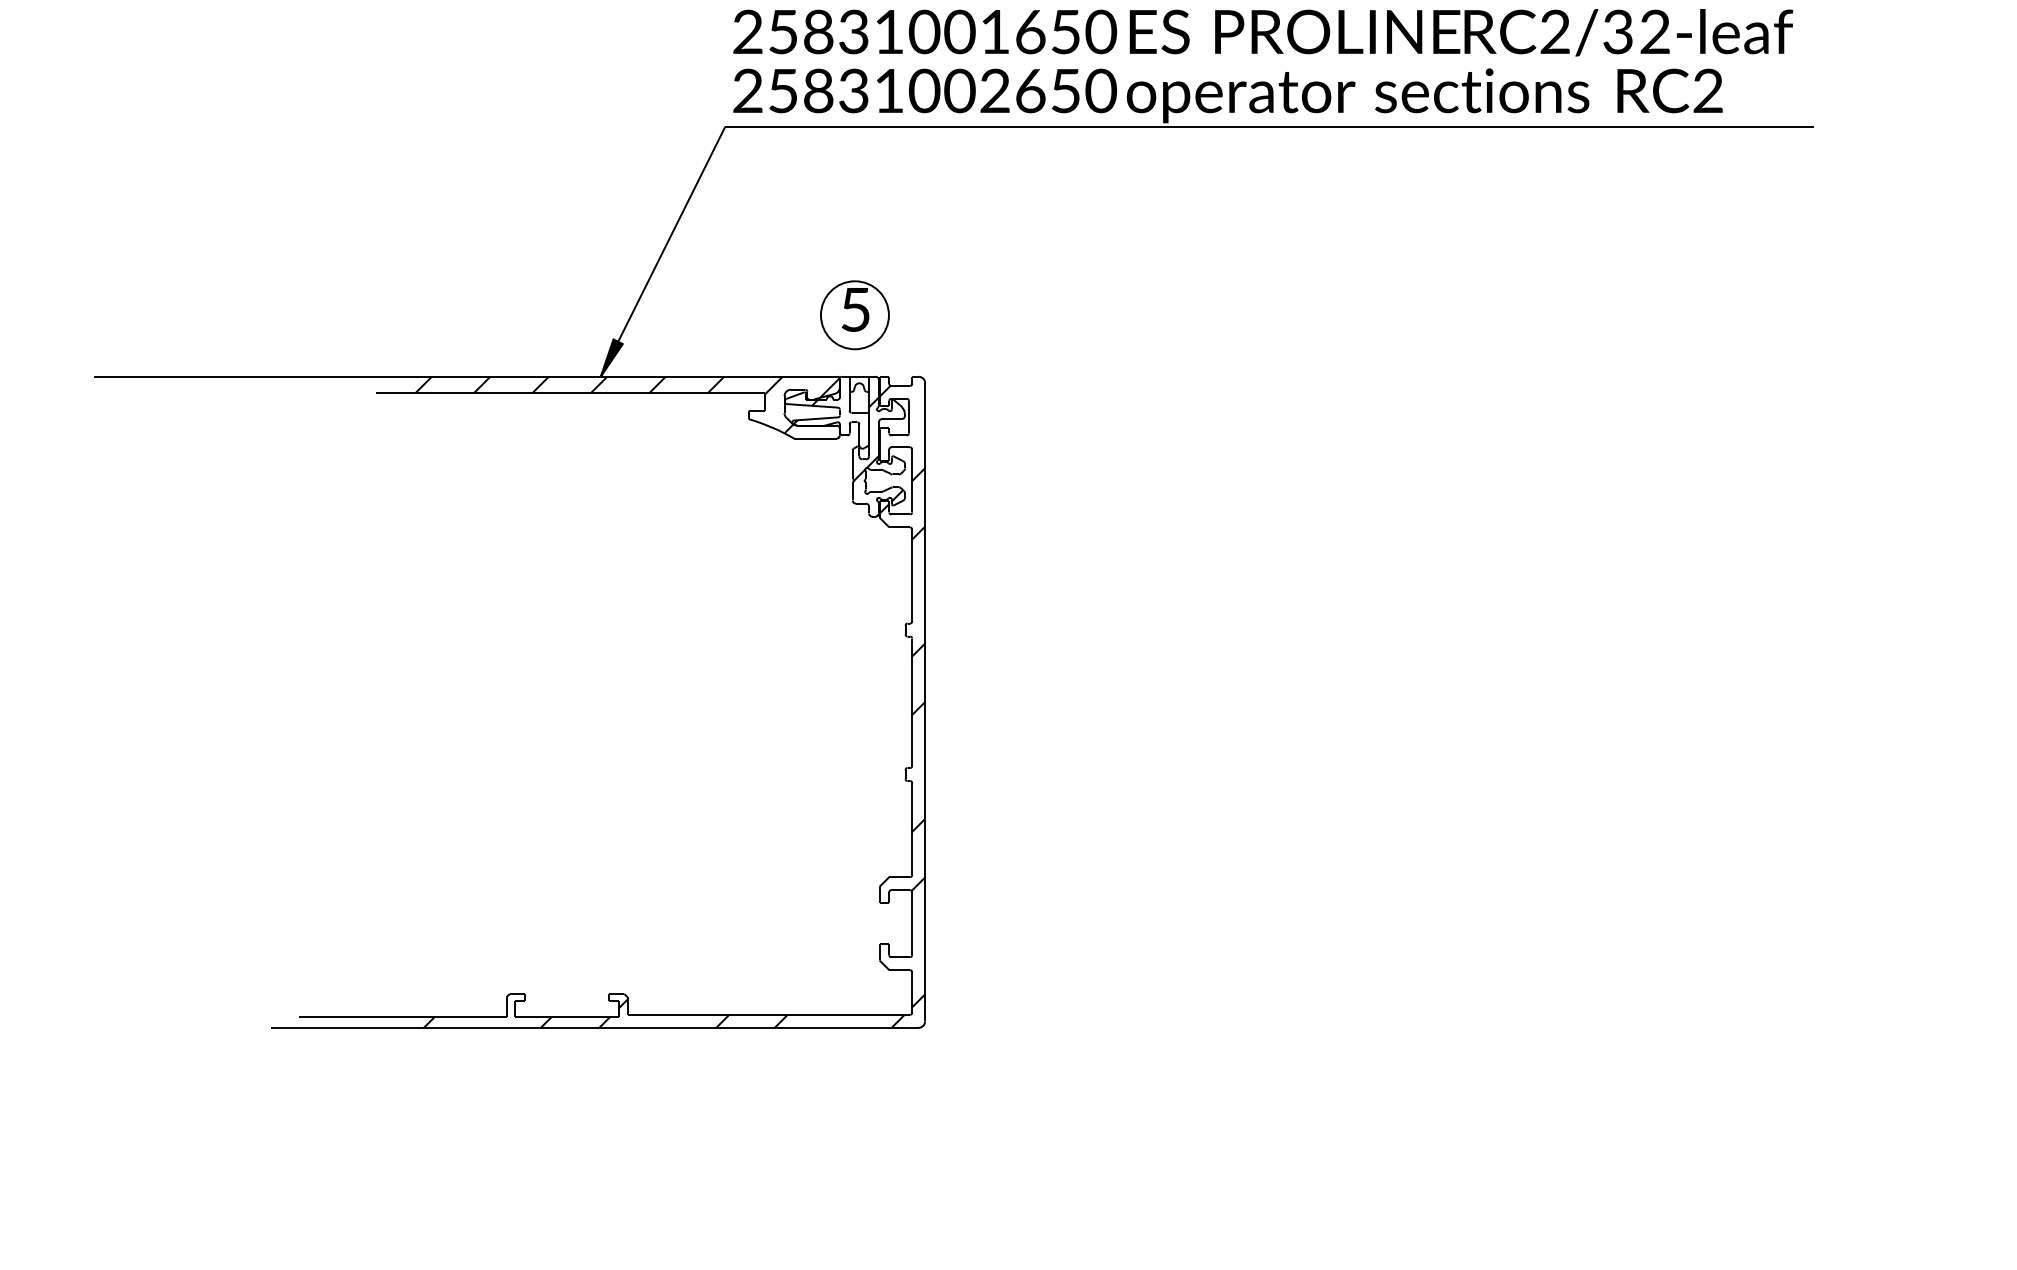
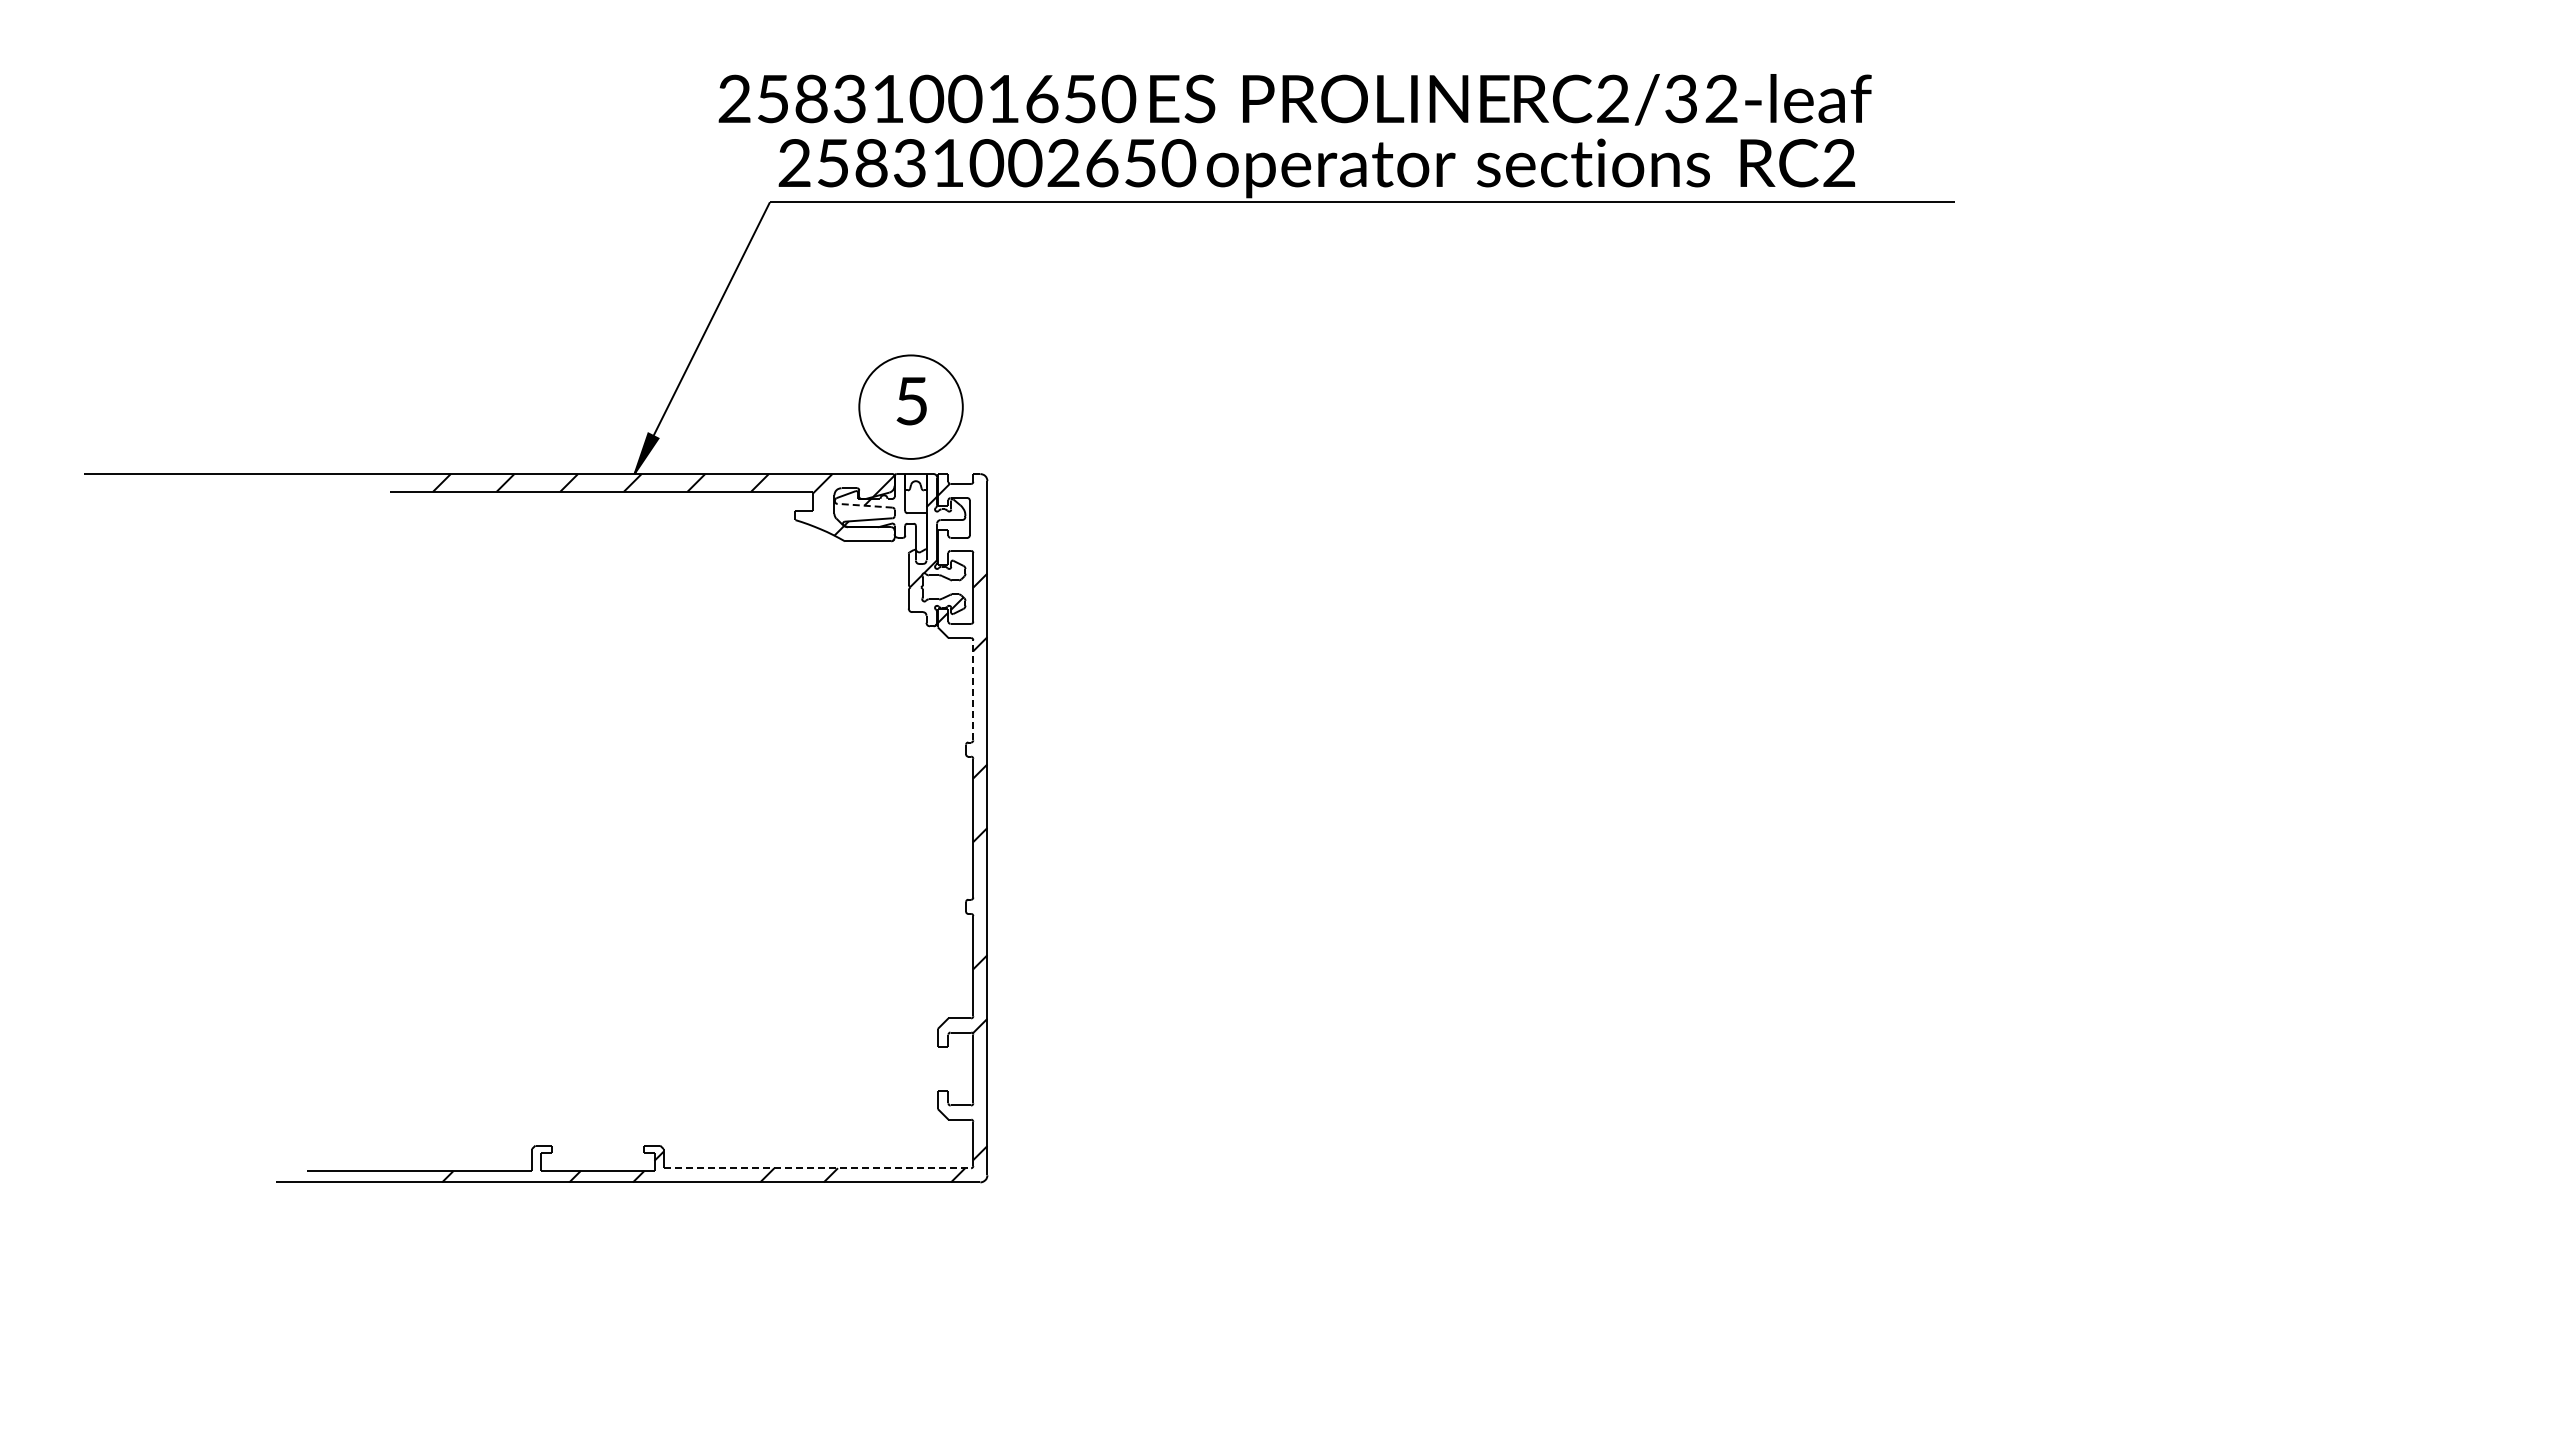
text: (1262, 32) -> (1294, 99), moved
circle: (855, 315) -> (911, 407), size x1.4
line: (812, 405) -> (864, 505), solid -> dashed
line: (912, 574) -> (973, 689), solid -> dashed
line: (768, 1015) -> (817, 1168), solid -> dashed

